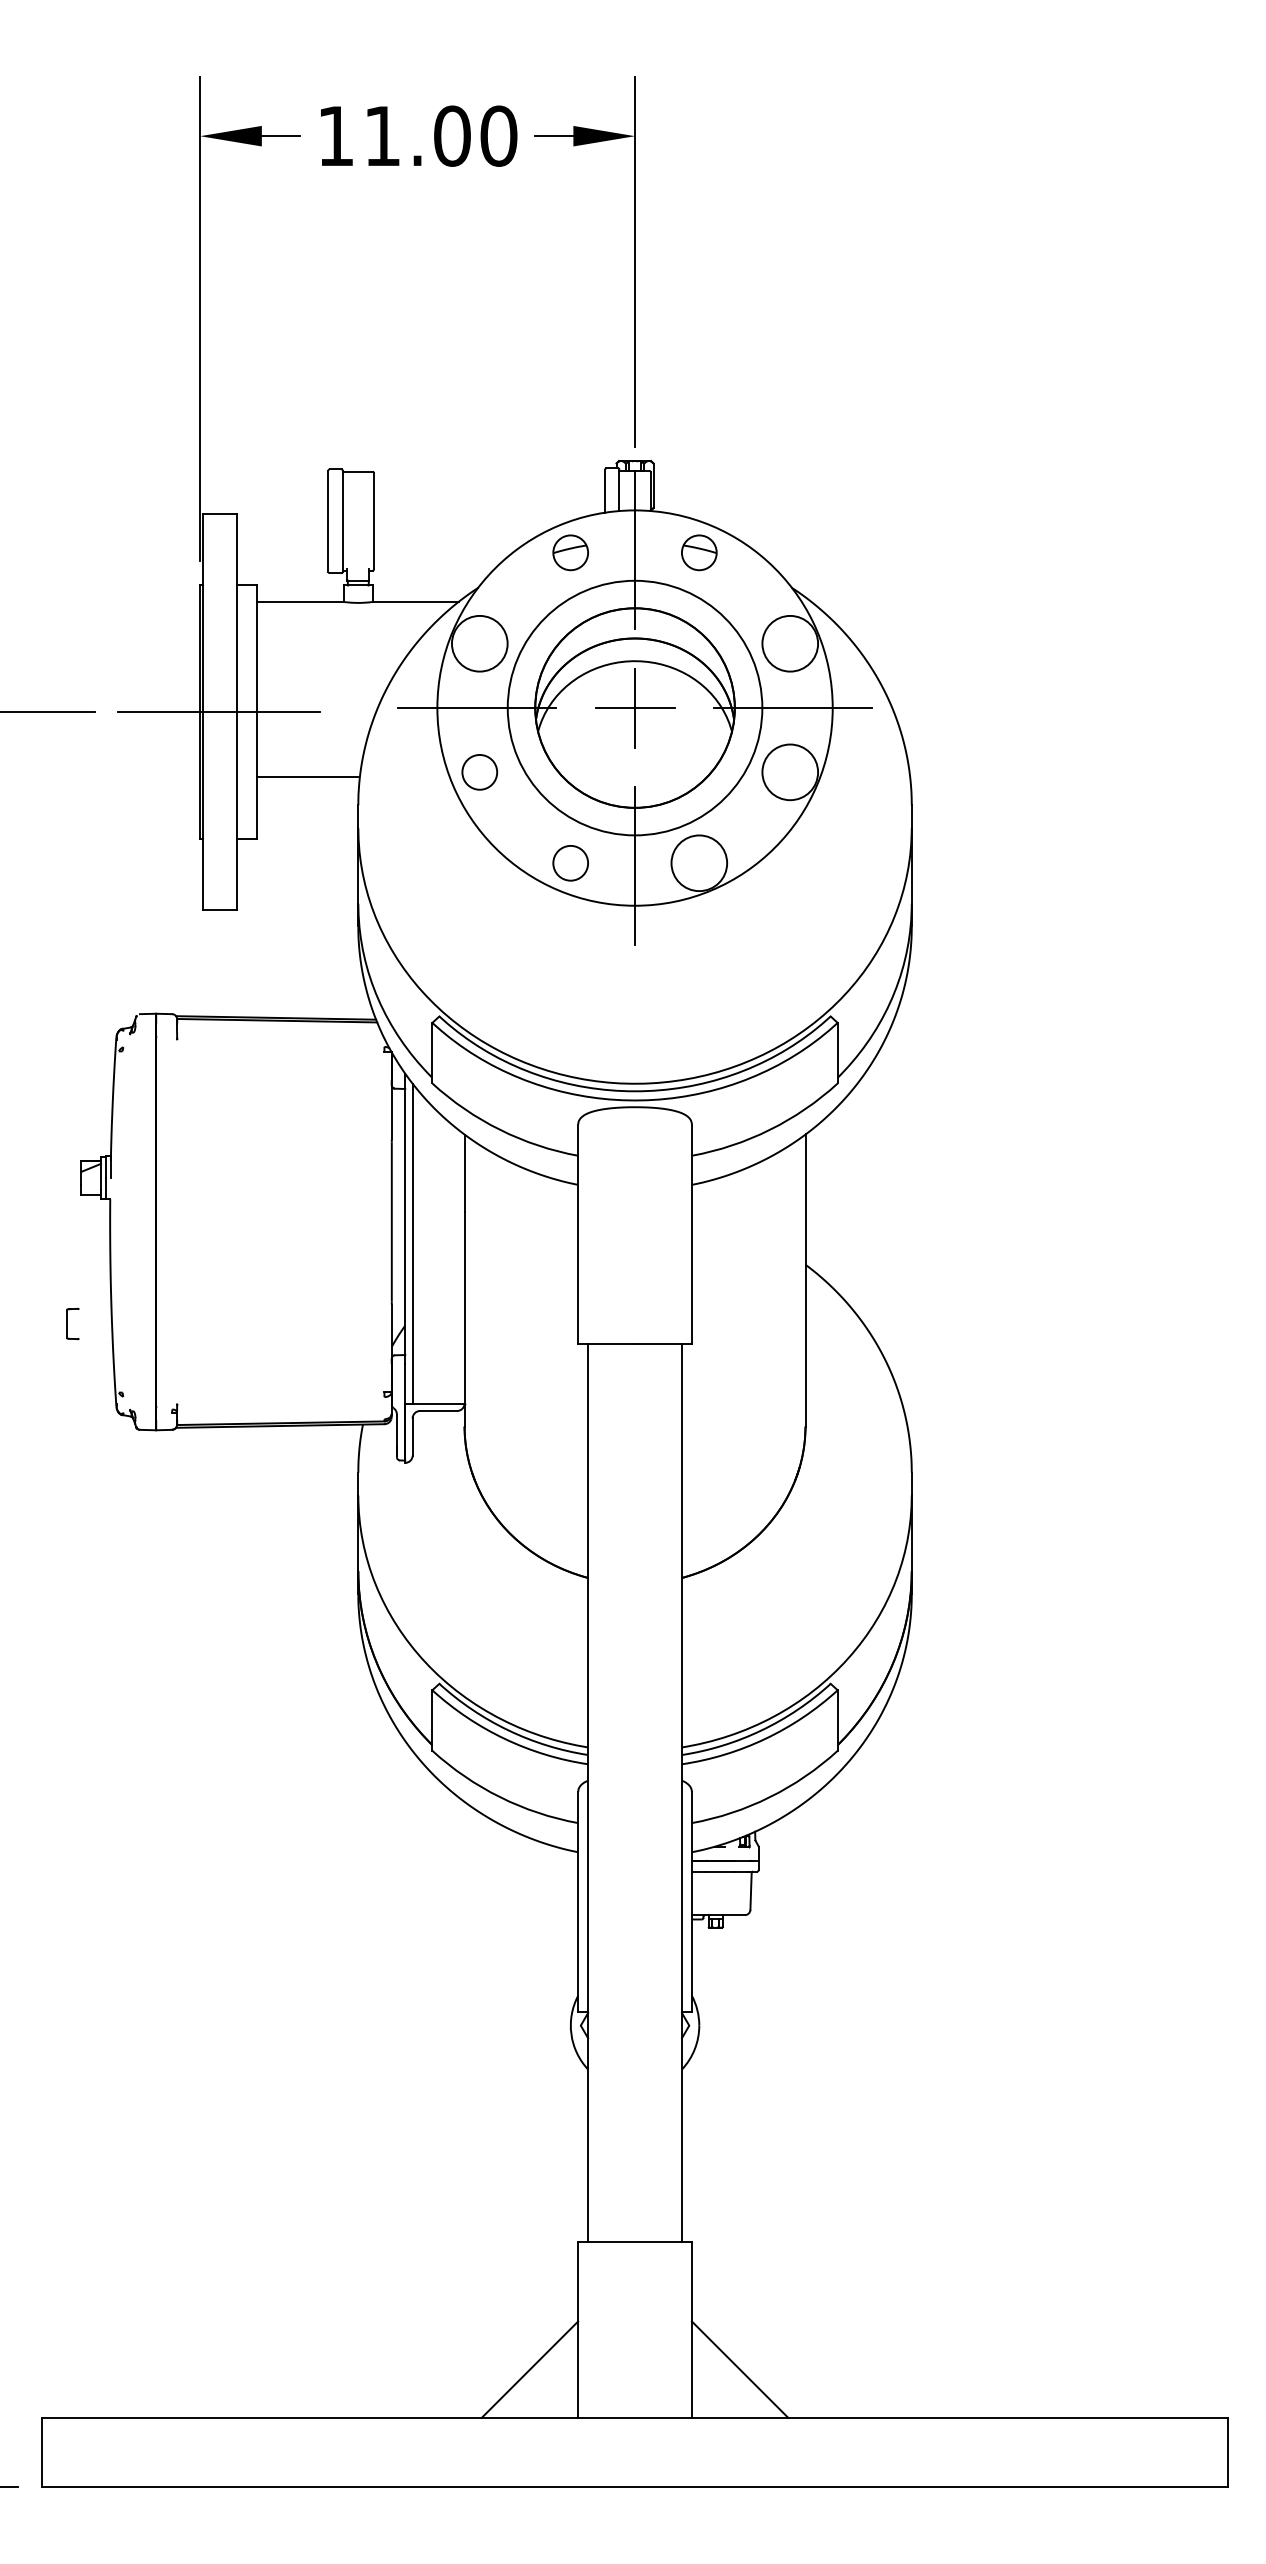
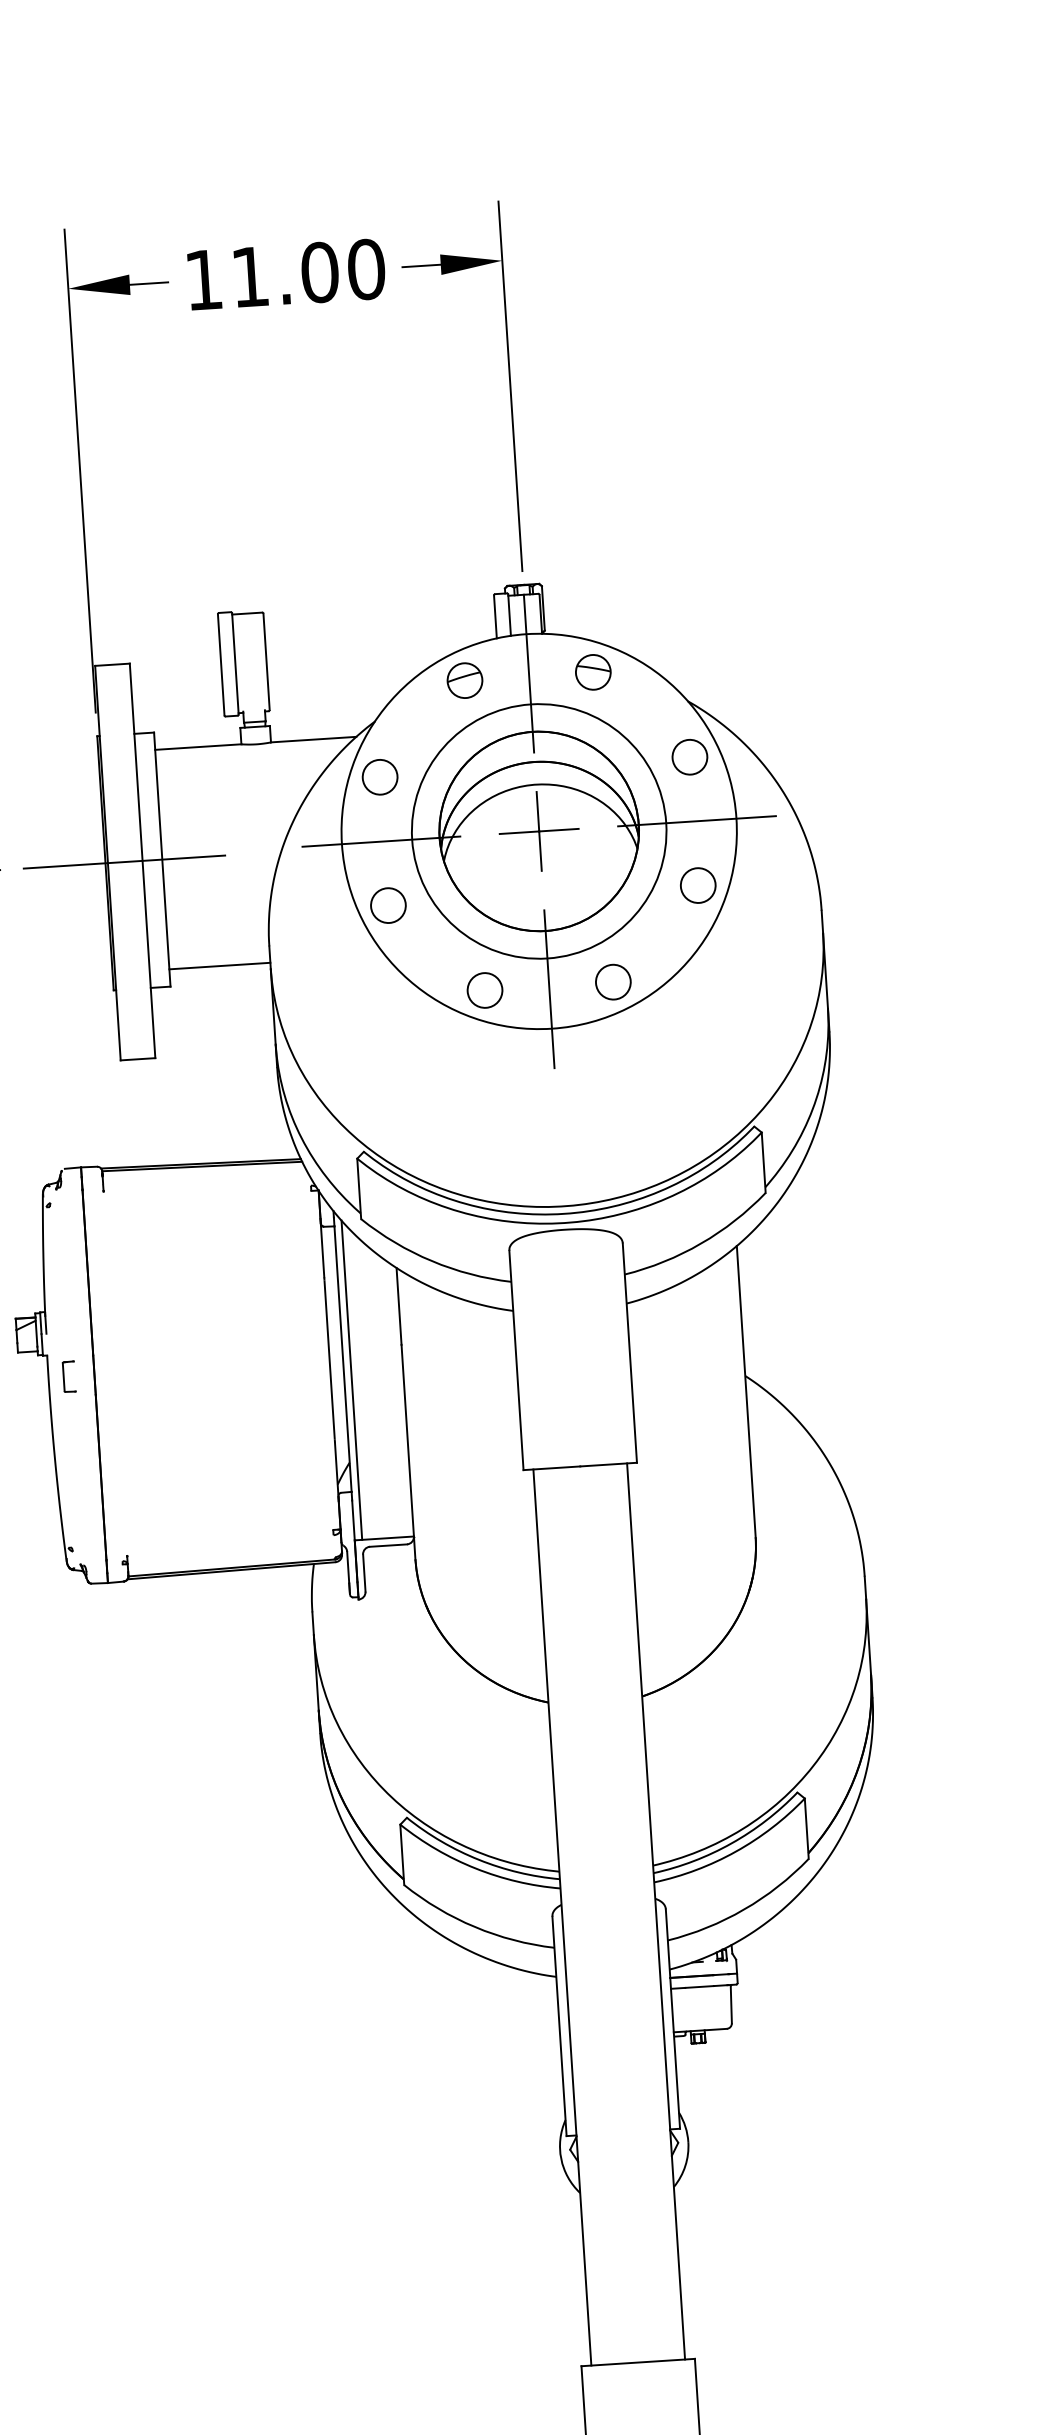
circle: (479, 643) -> (379, 777), size x0.62
circle: (789, 643) -> (689, 757), size x0.62
circle: (789, 771) -> (697, 884), size x0.62
line: (307, 776) -> (219, 965), moved
circle: (698, 862) -> (612, 981), size x0.62
part: (72, 1323) -> (68, 1376), moved

